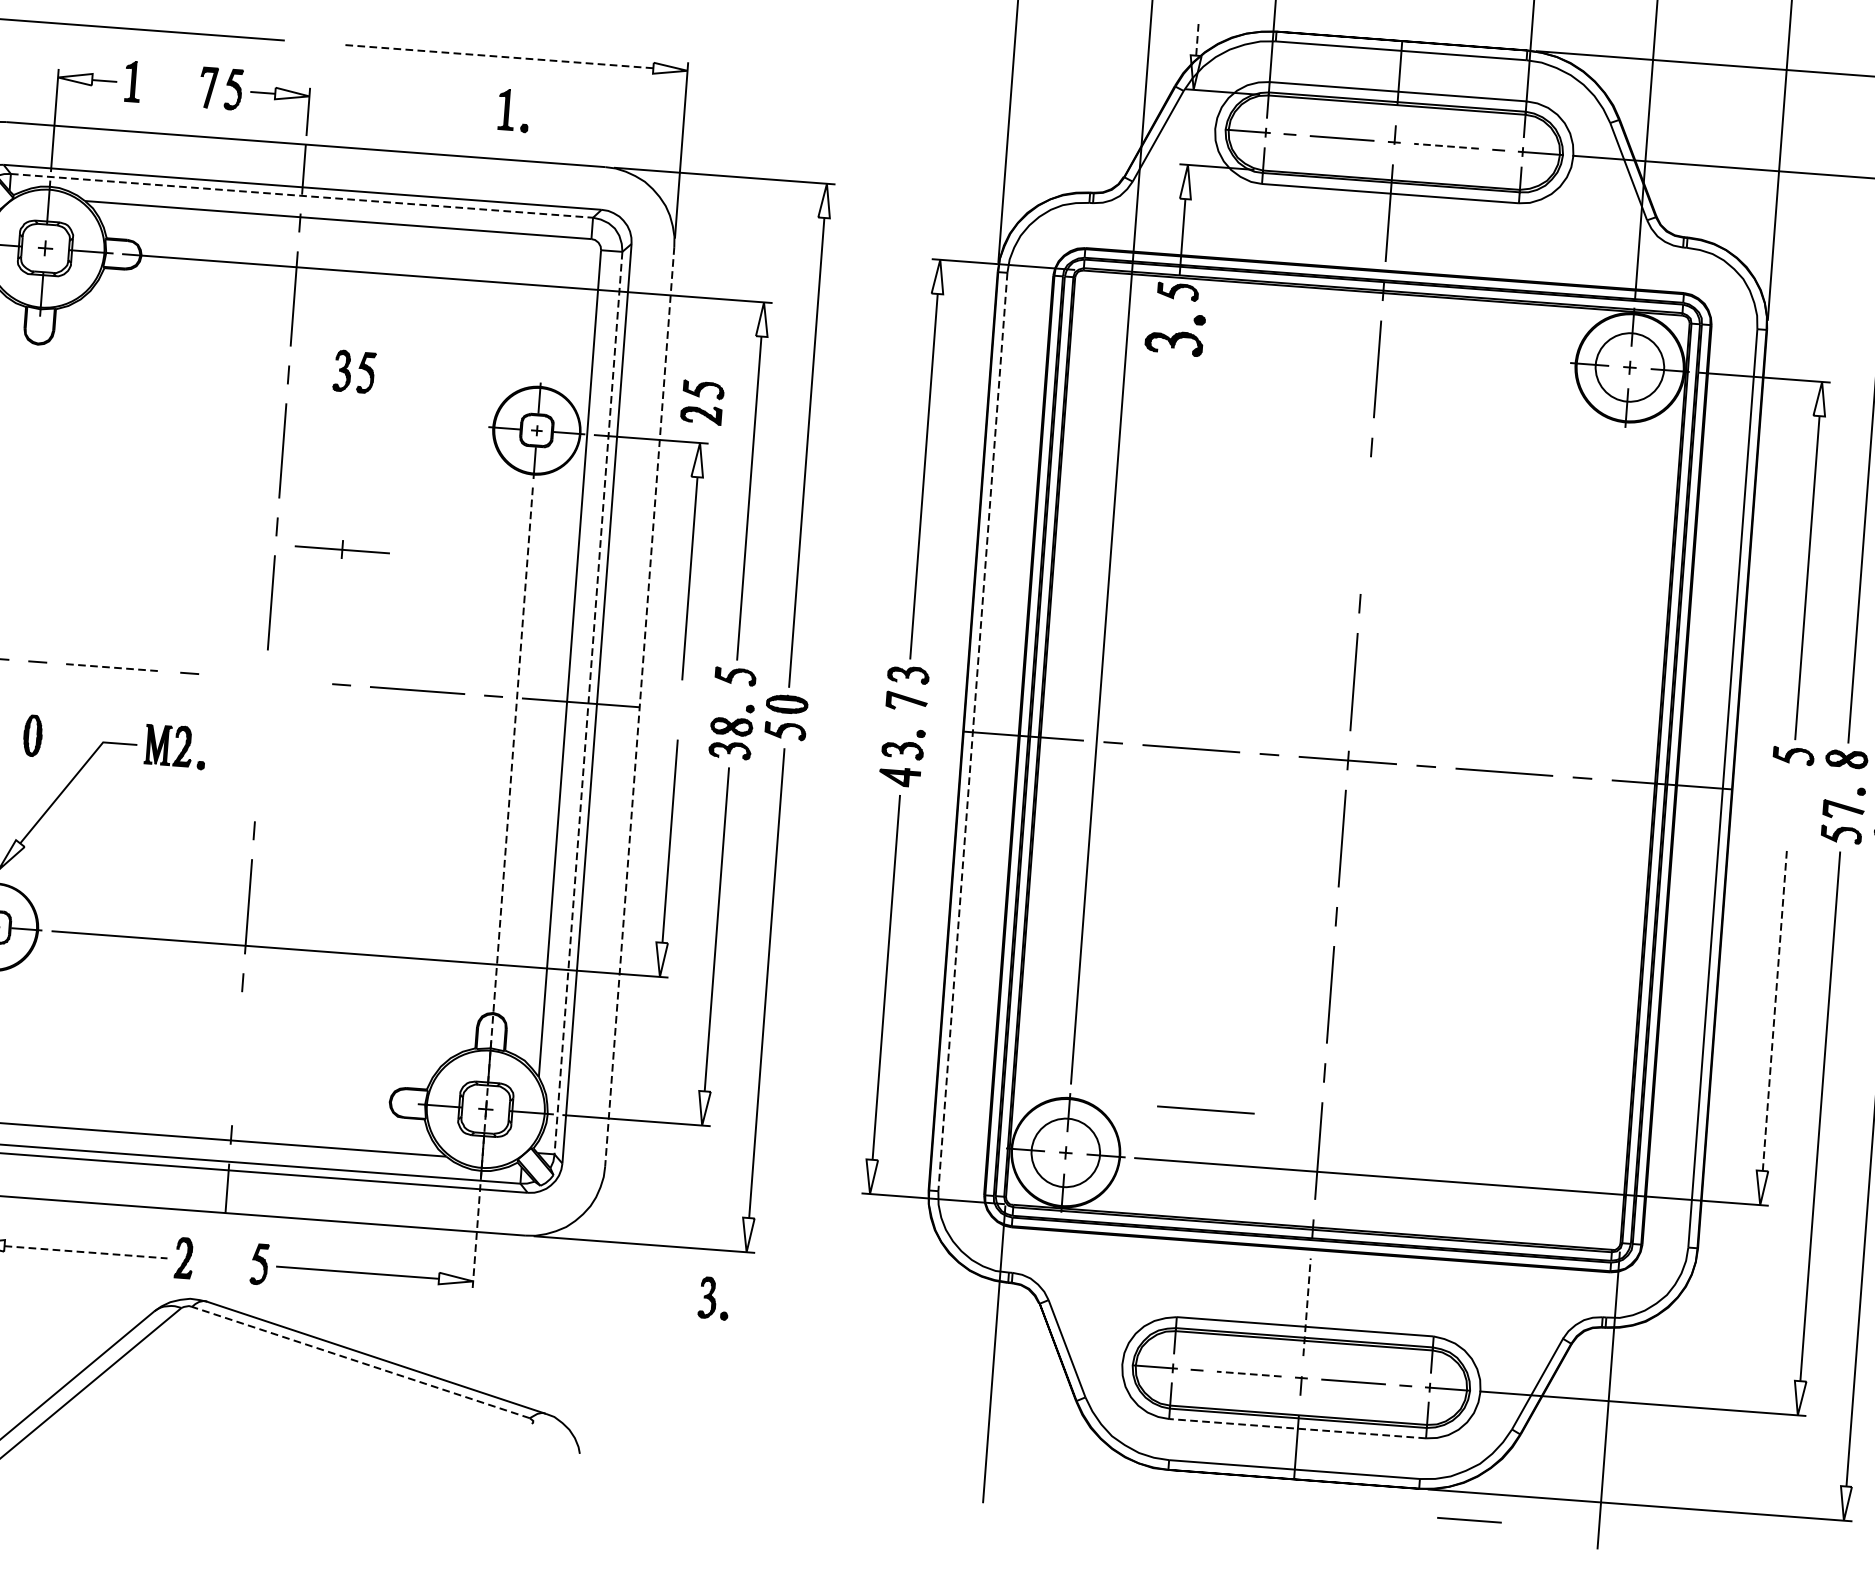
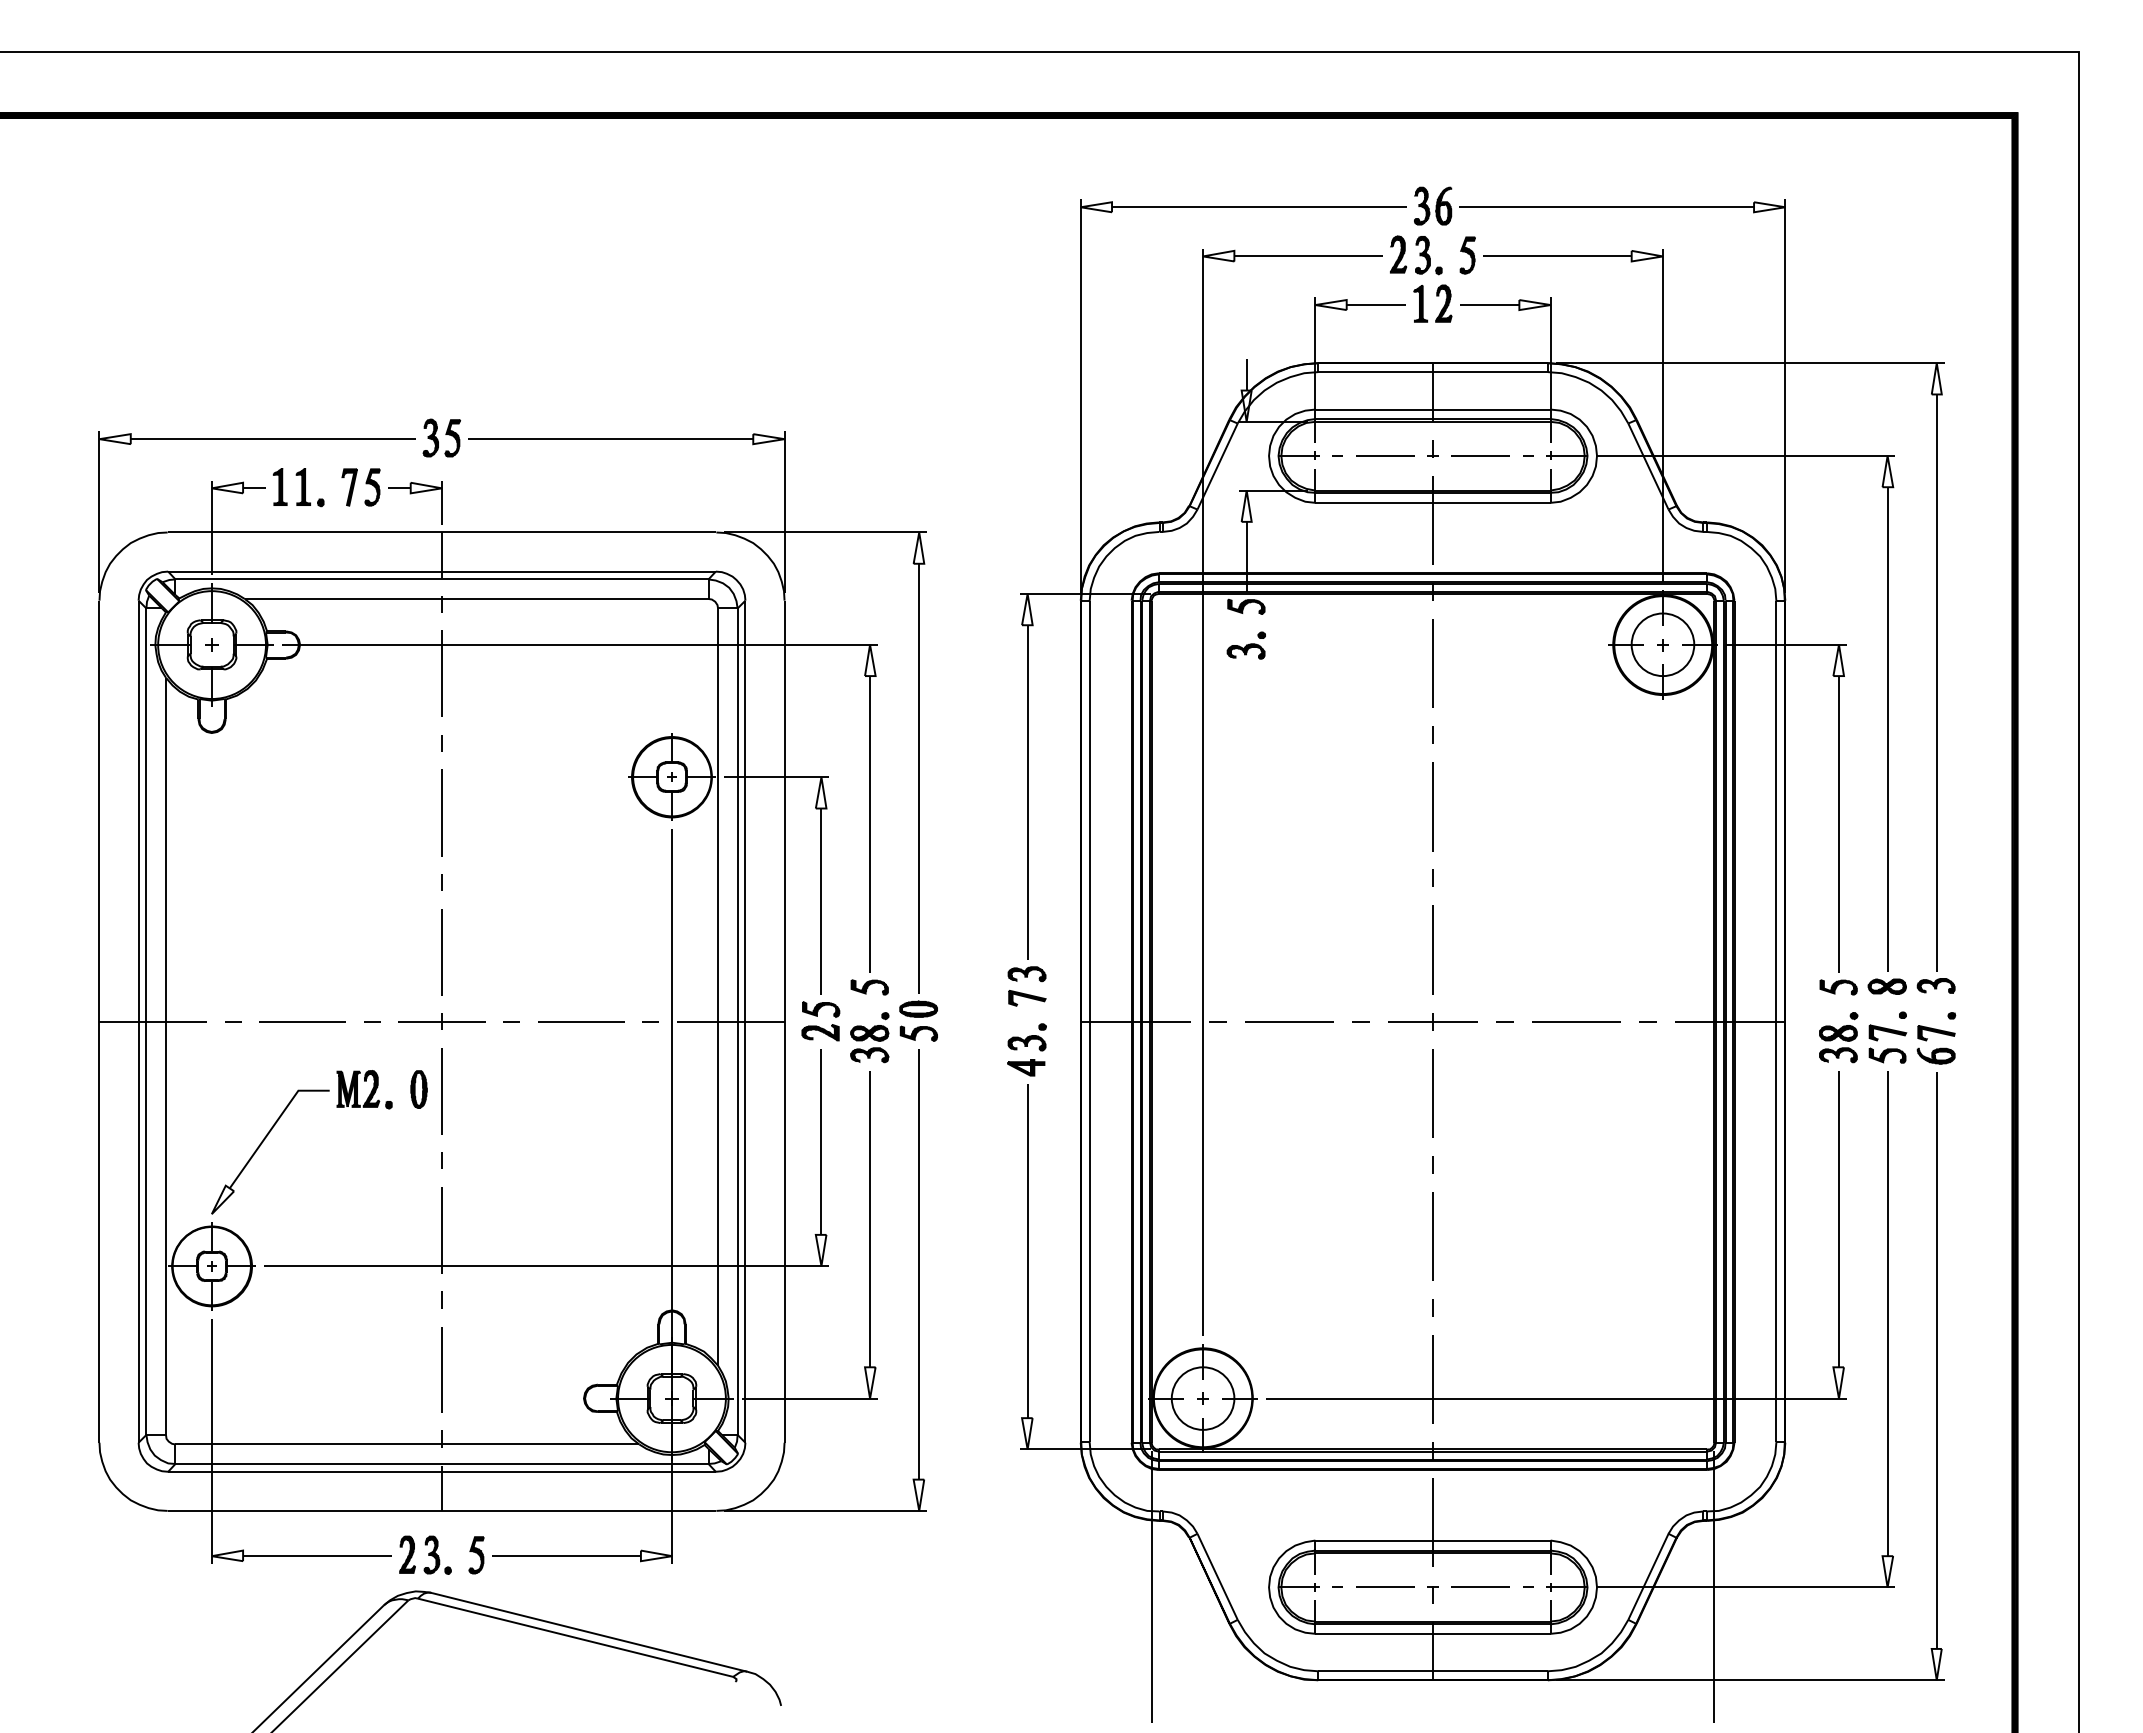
line: (1197, 38) -> (1246, 374), dashed -> solid
line: (497, 56) -> (610, 439), dashed -> solid
part: (513, 110) -> (309, 487), moved
line: (1446, 145) -> (1480, 455), dashed -> solid
line: (302, 195) -> (442, 579), dashed -> solid
part: (1173, 333) -> (1245, 645), size x0.71
part: (354, 371) -> (441, 437), moved
part: (702, 402) -> (820, 1021), moved
line: (1364, 525) -> (1432, 806), added
part: (341, 549) -> (441, 1021), moved
line: (113, 667) -> (302, 1021), dashed -> solid
line: (588, 703) -> (737, 1022), dashed -> solid
line: (639, 707) -> (784, 1022), dashed -> solid
line: (972, 732) -> (1089, 1022), dashed -> solid
part: (32, 735) -> (418, 1089), moved
line: (259, 755) -> (441, 1091), added
part: (1789, 810) -> (1838, 1037), added
line: (502, 889) -> (672, 1197), dashed -> solid
line: (1774, 1008) -> (1838, 1218), dashed -> solid
line: (236, 1058) -> (441, 1369), added
line: (1205, 1109) -> (1327, 1349), removed
line: (85, 1252) -> (317, 1556), dashed -> solid
part: (713, 1297) -> (437, 1554), moved
line: (1307, 1307) -> (1433, 1522), dashed -> solid
line: (360, 1362) -> (575, 1637), dashed -> solid
line: (1249, 1374) -> (1385, 1587), dashed -> solid
line: (1298, 1428) -> (1433, 1633), dashed -> solid
line: (1469, 1519) -> (1595, 1704), removed

